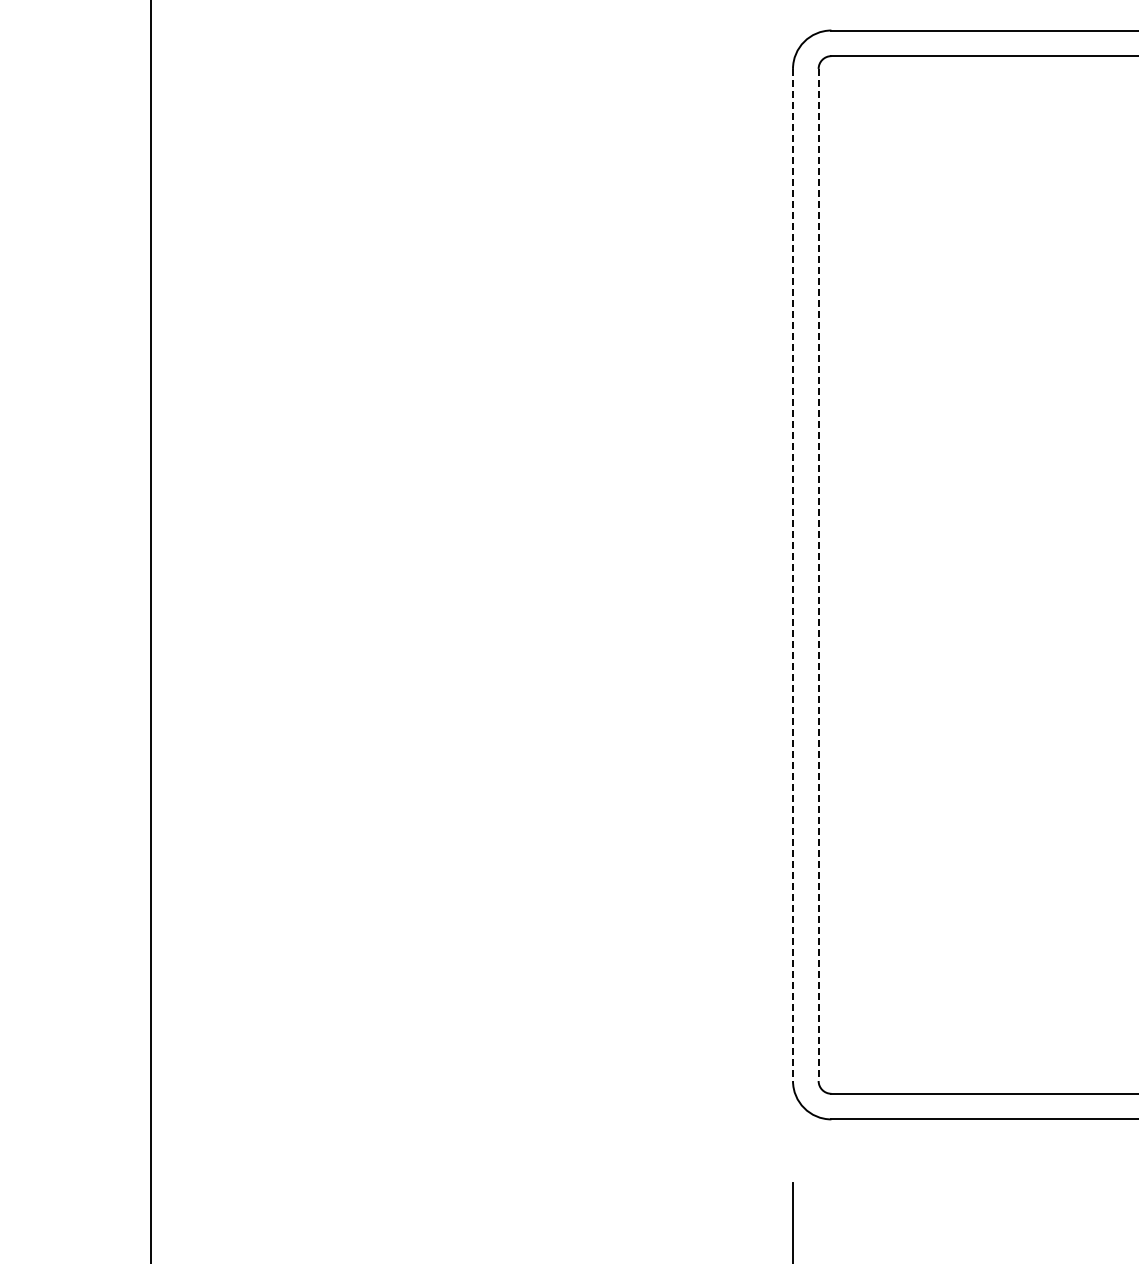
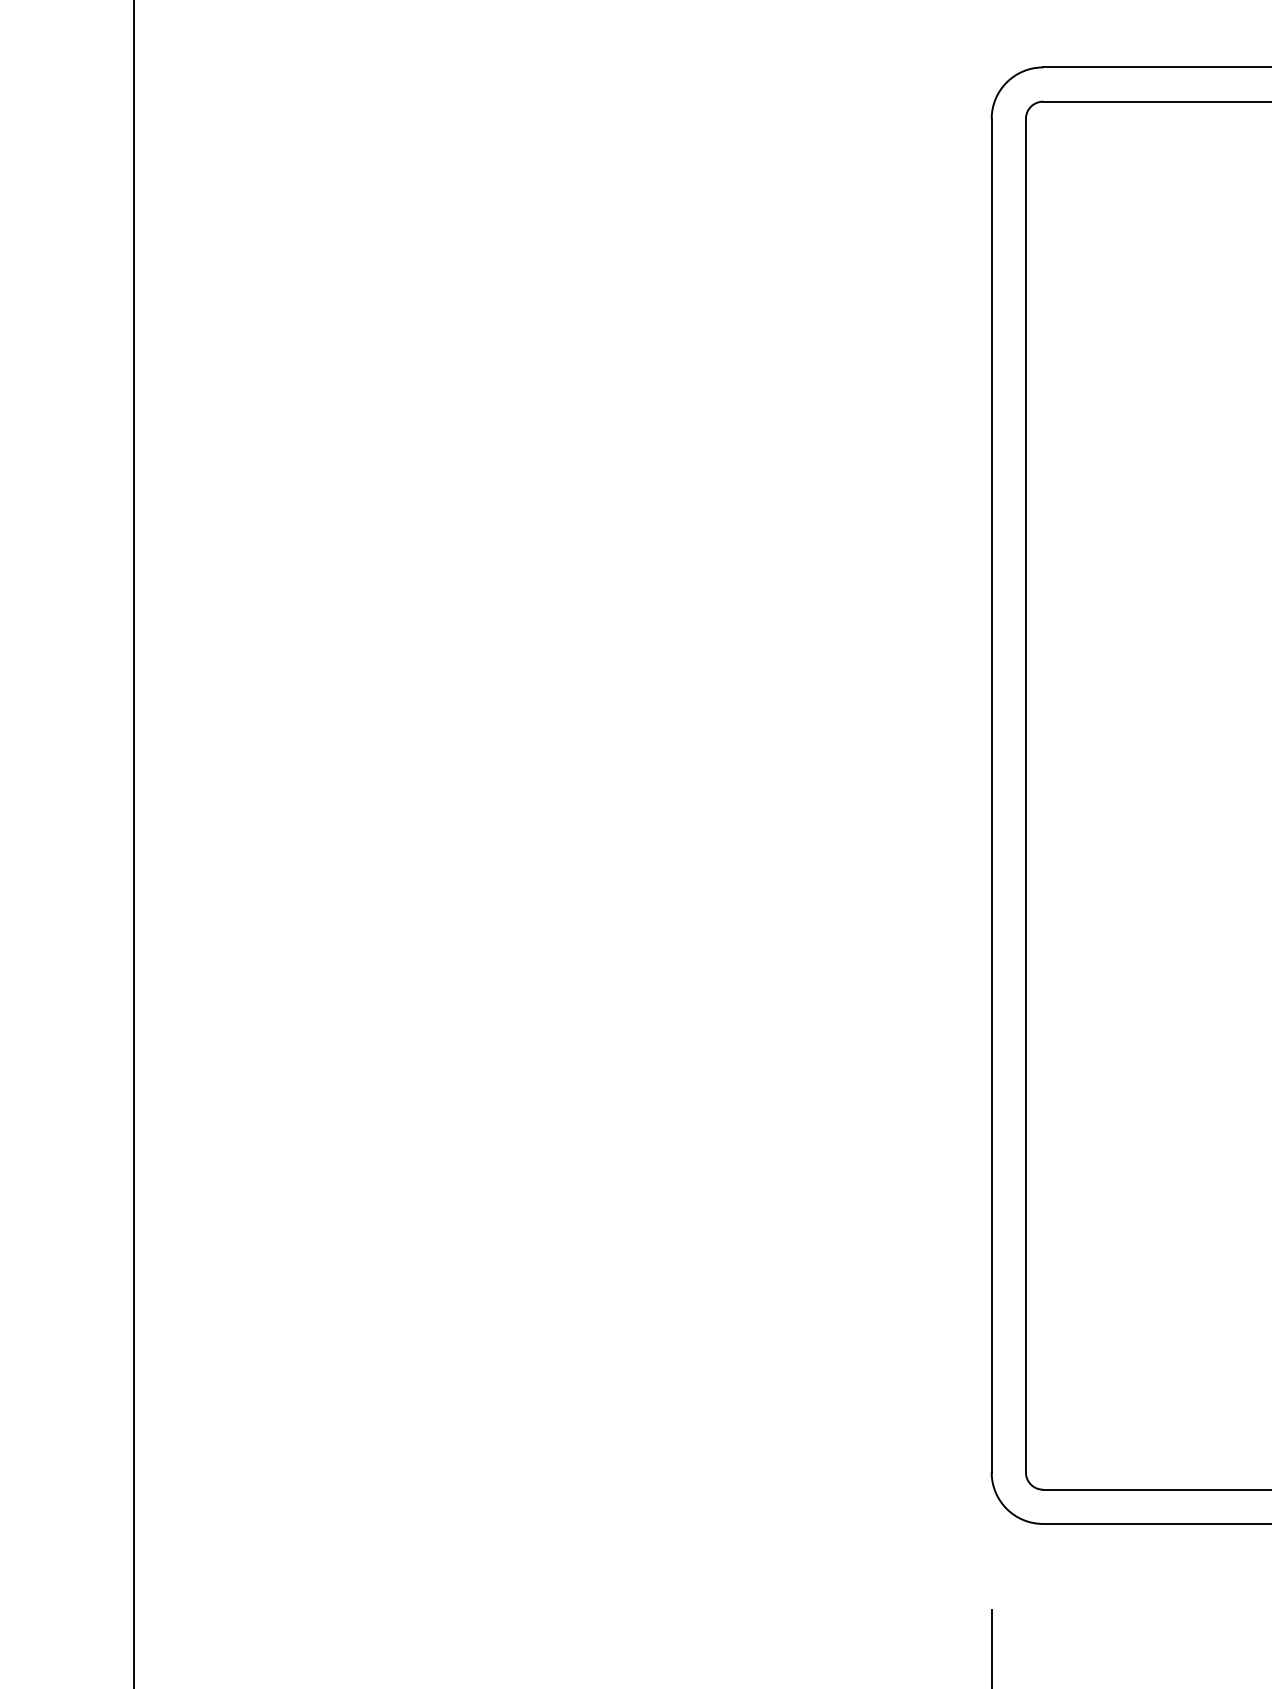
line: (793, 575) -> (992, 796), dashed -> solid
line: (818, 575) -> (1025, 796), dashed -> solid

